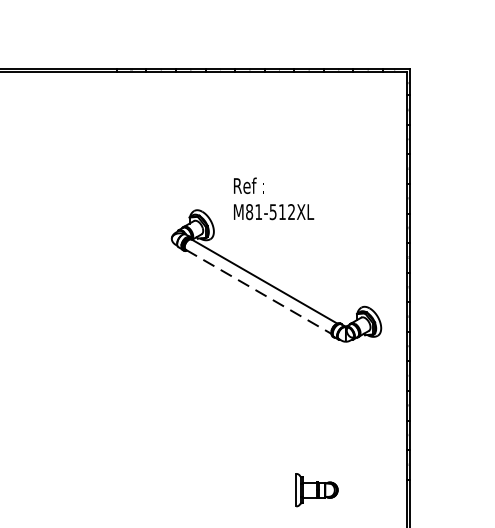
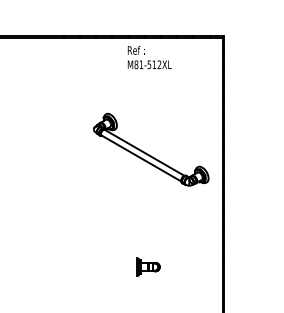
text: (273, 198) -> (149, 57), moved
line: (258, 291) -> (141, 158), dashed -> solid
part: (317, 489) -> (148, 266), moved

